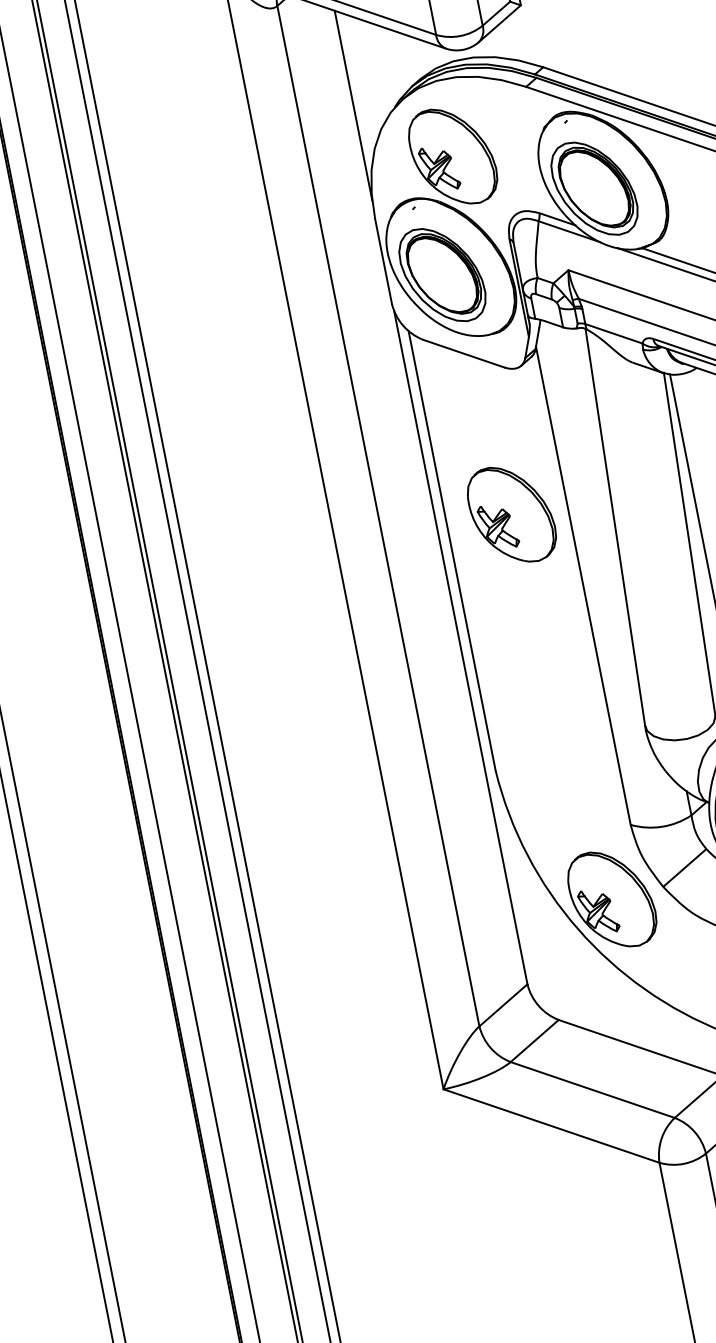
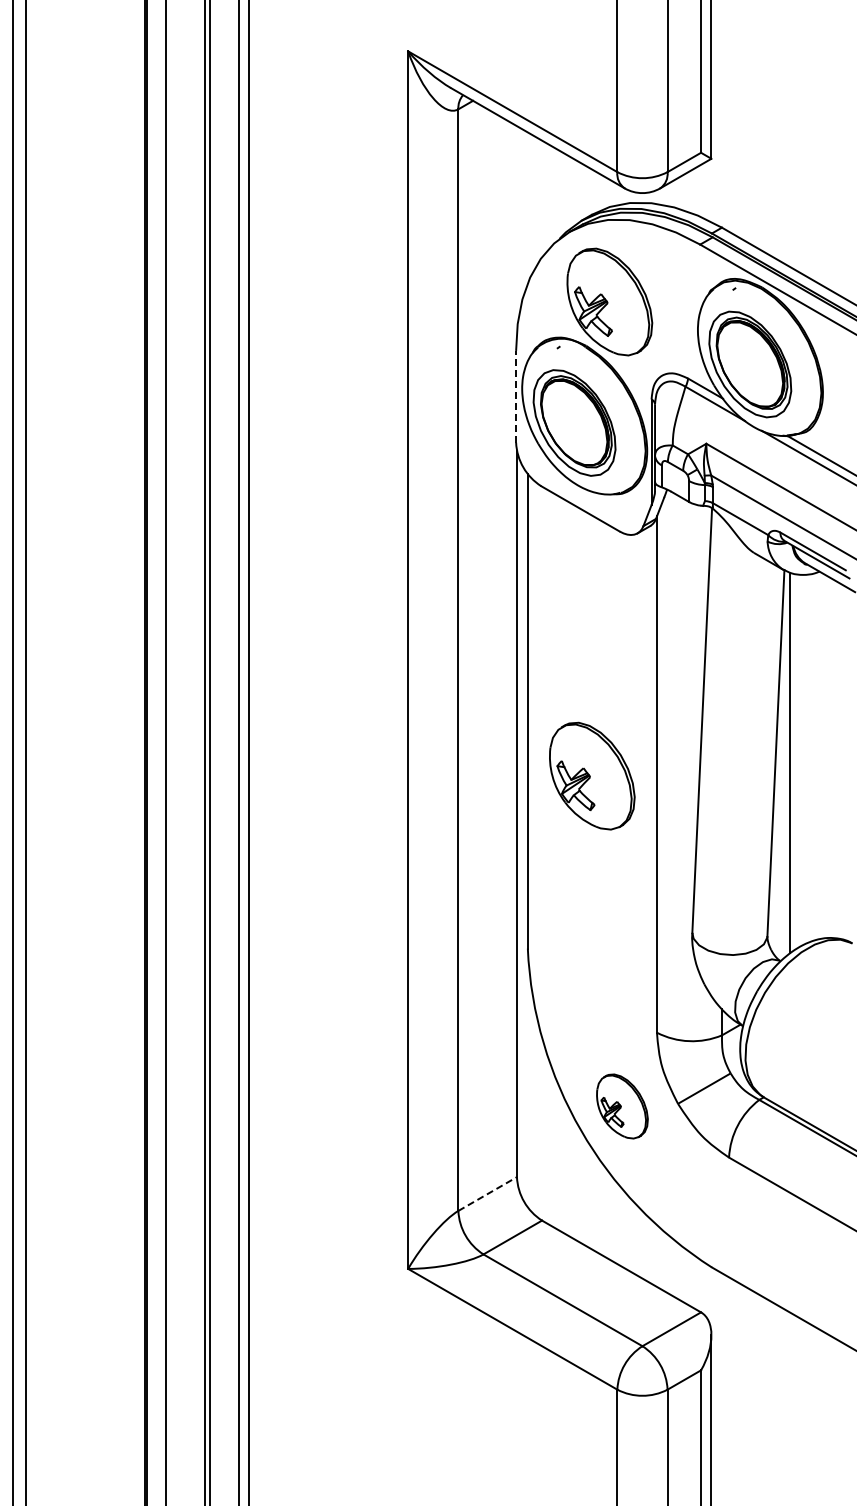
line: (353, 105) -> (516, 228), removed
line: (383, 261) -> (516, 396), solid -> dashed
part: (511, 514) -> (592, 775), moved
part: (612, 899) -> (622, 1106), size x0.6
line: (503, 1005) -> (487, 1194), solid -> dashed

